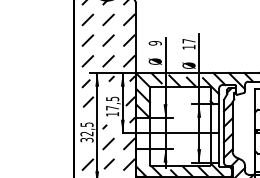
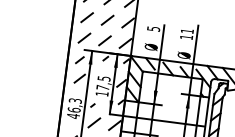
text: (188, 41) -> (186, 31), 17 -> 11
text: (154, 43) -> (152, 29), 9 -> 5
text: (86, 132) -> (73, 108), 32,5 -> 46,3

